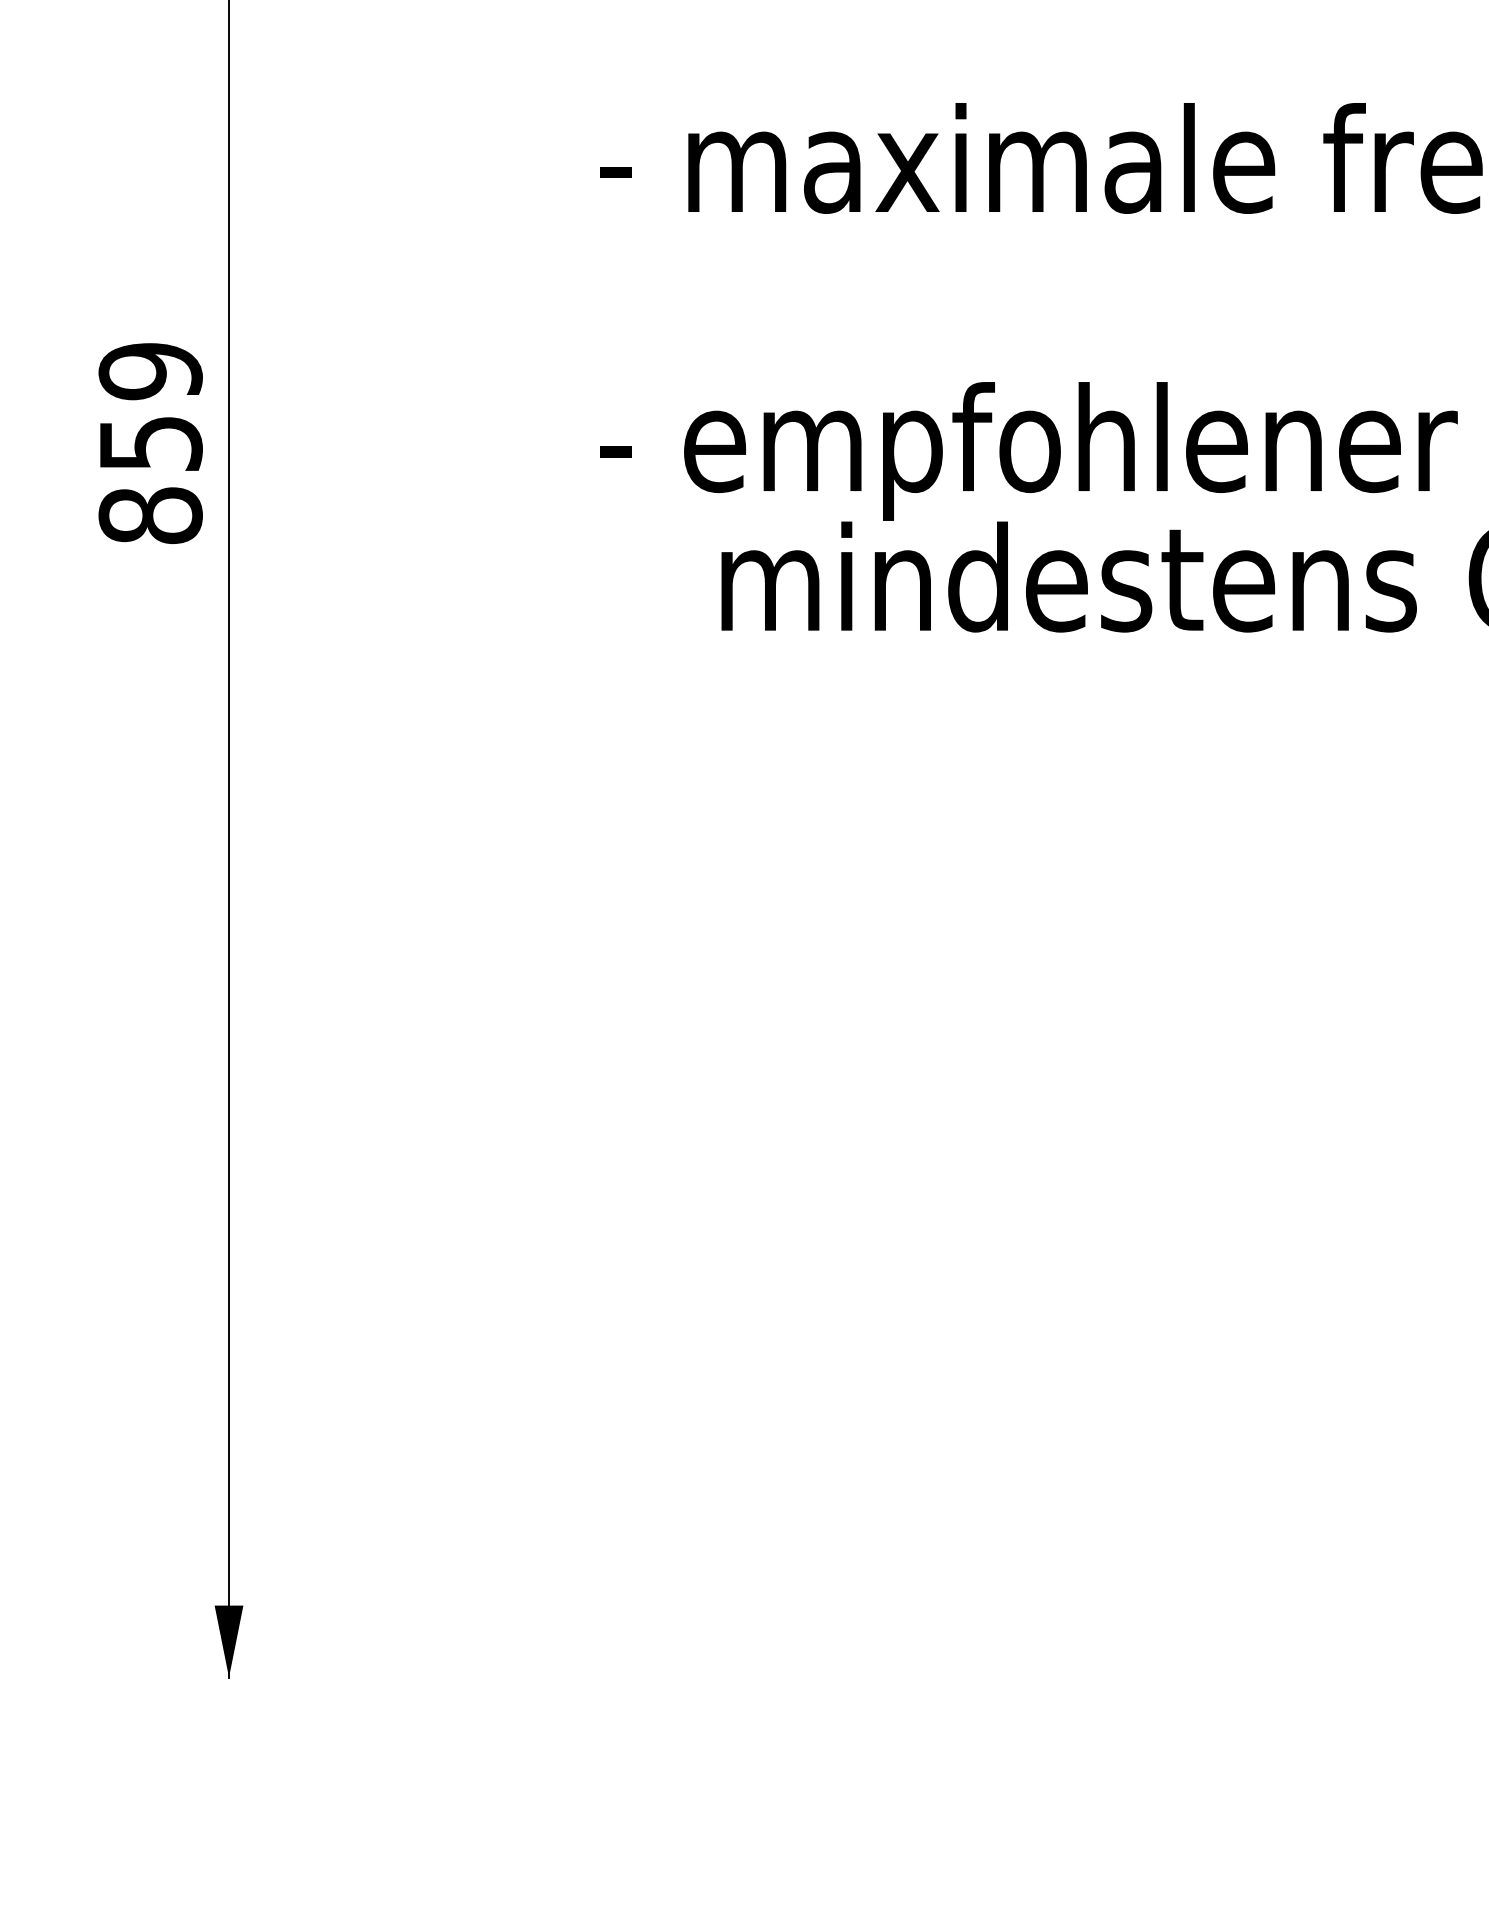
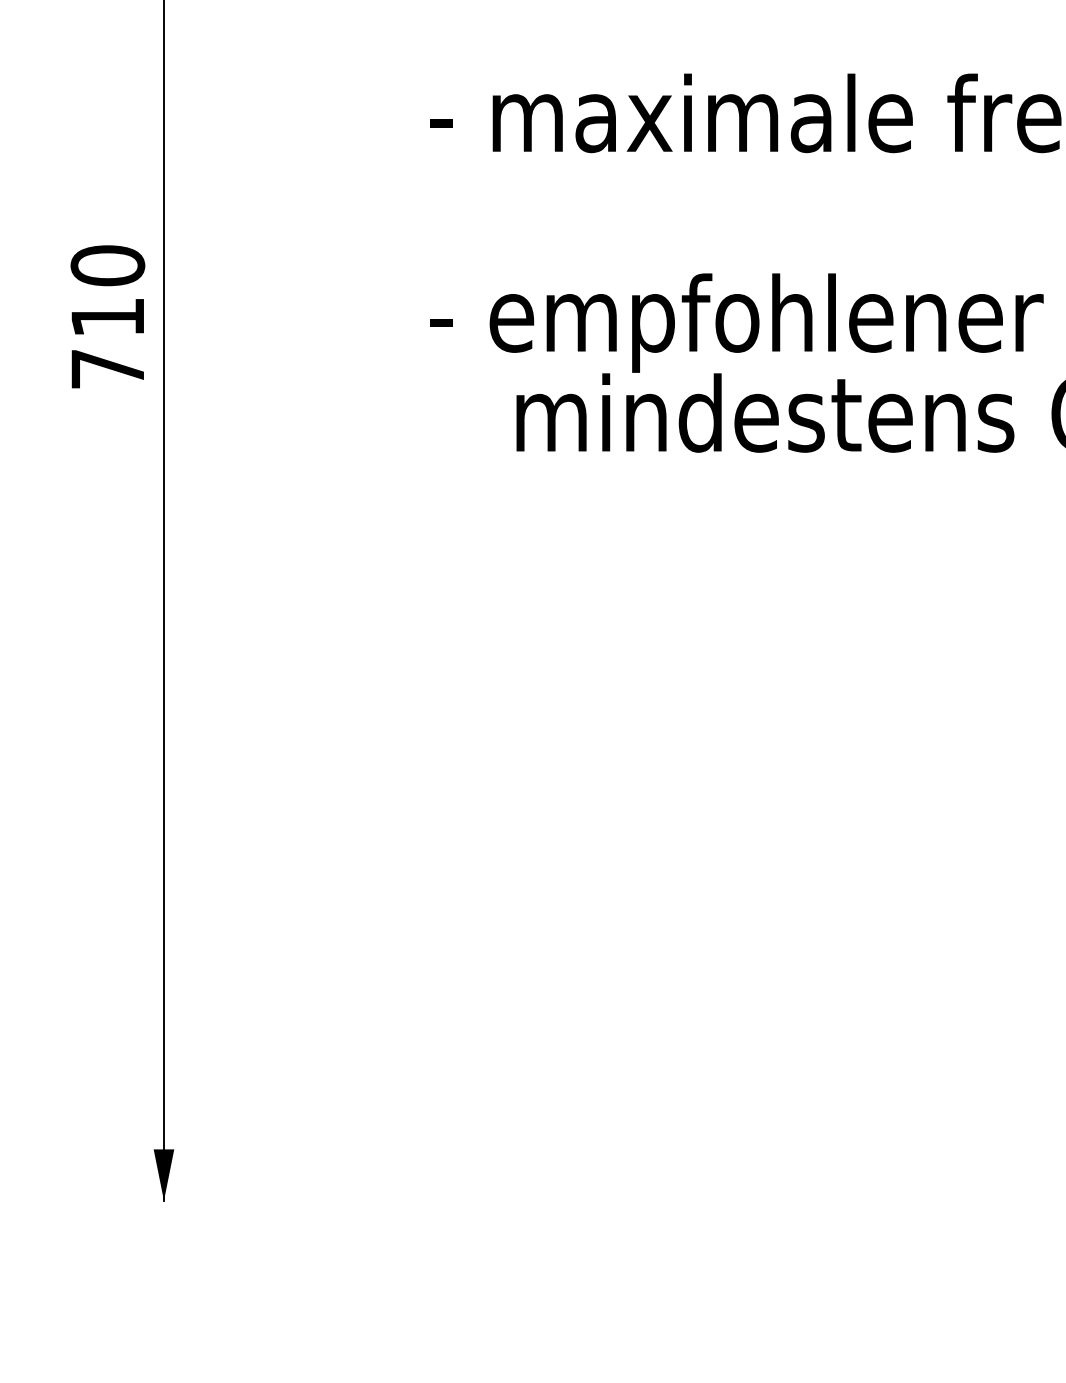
text: (150, 443) -> (107, 317), 859 -> 710

